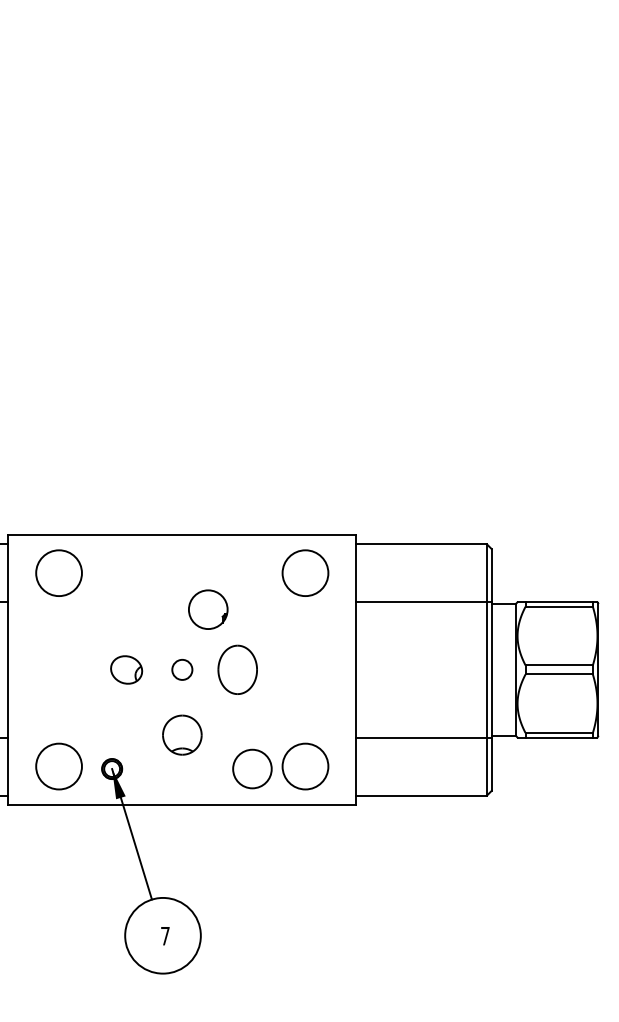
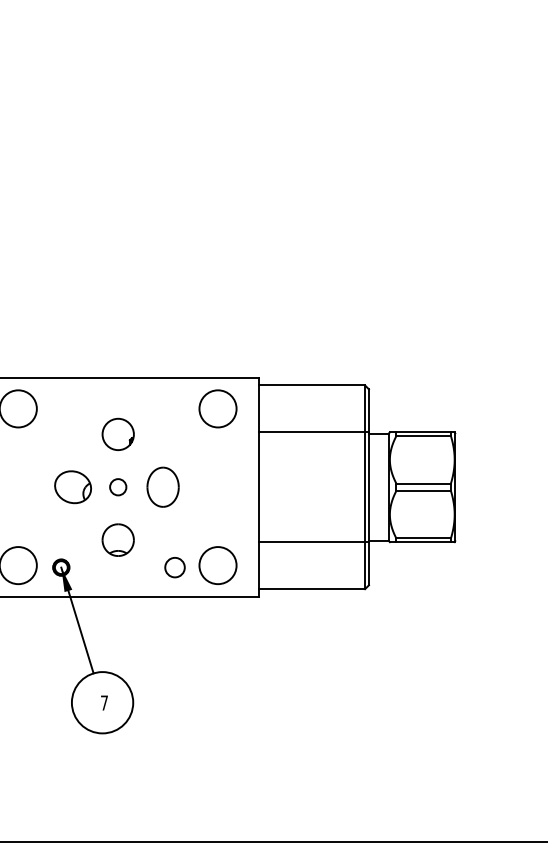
part: (207, 608) -> (117, 433), moved
part: (125, 670) -> (72, 487), size x1.43
circle: (251, 768) -> (174, 567), size x0.62

